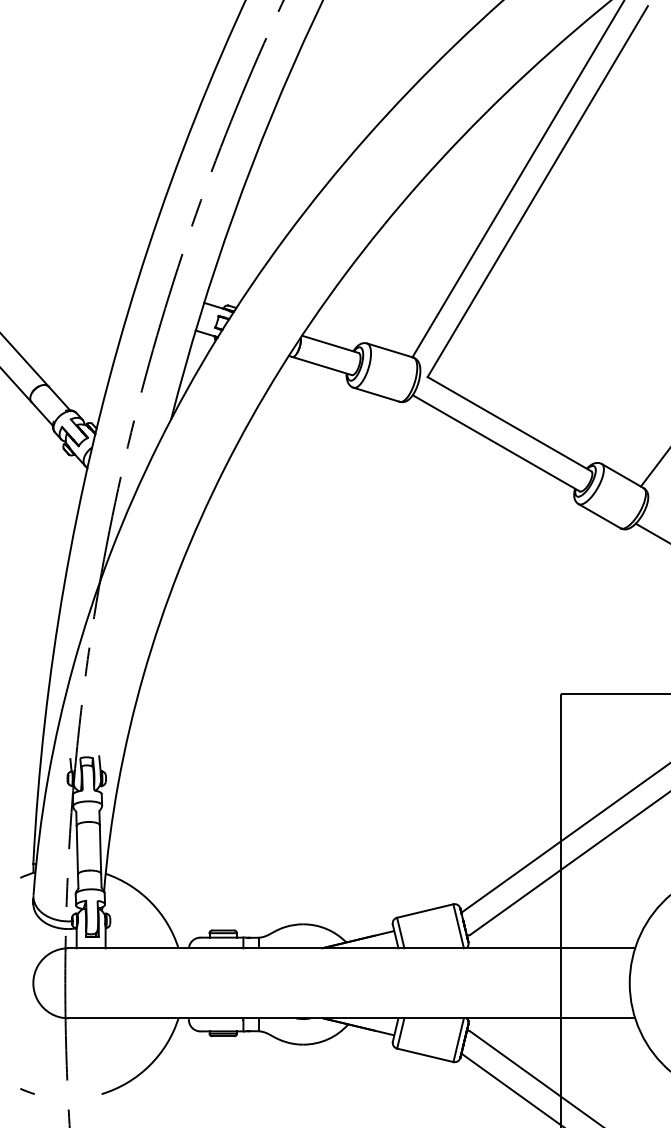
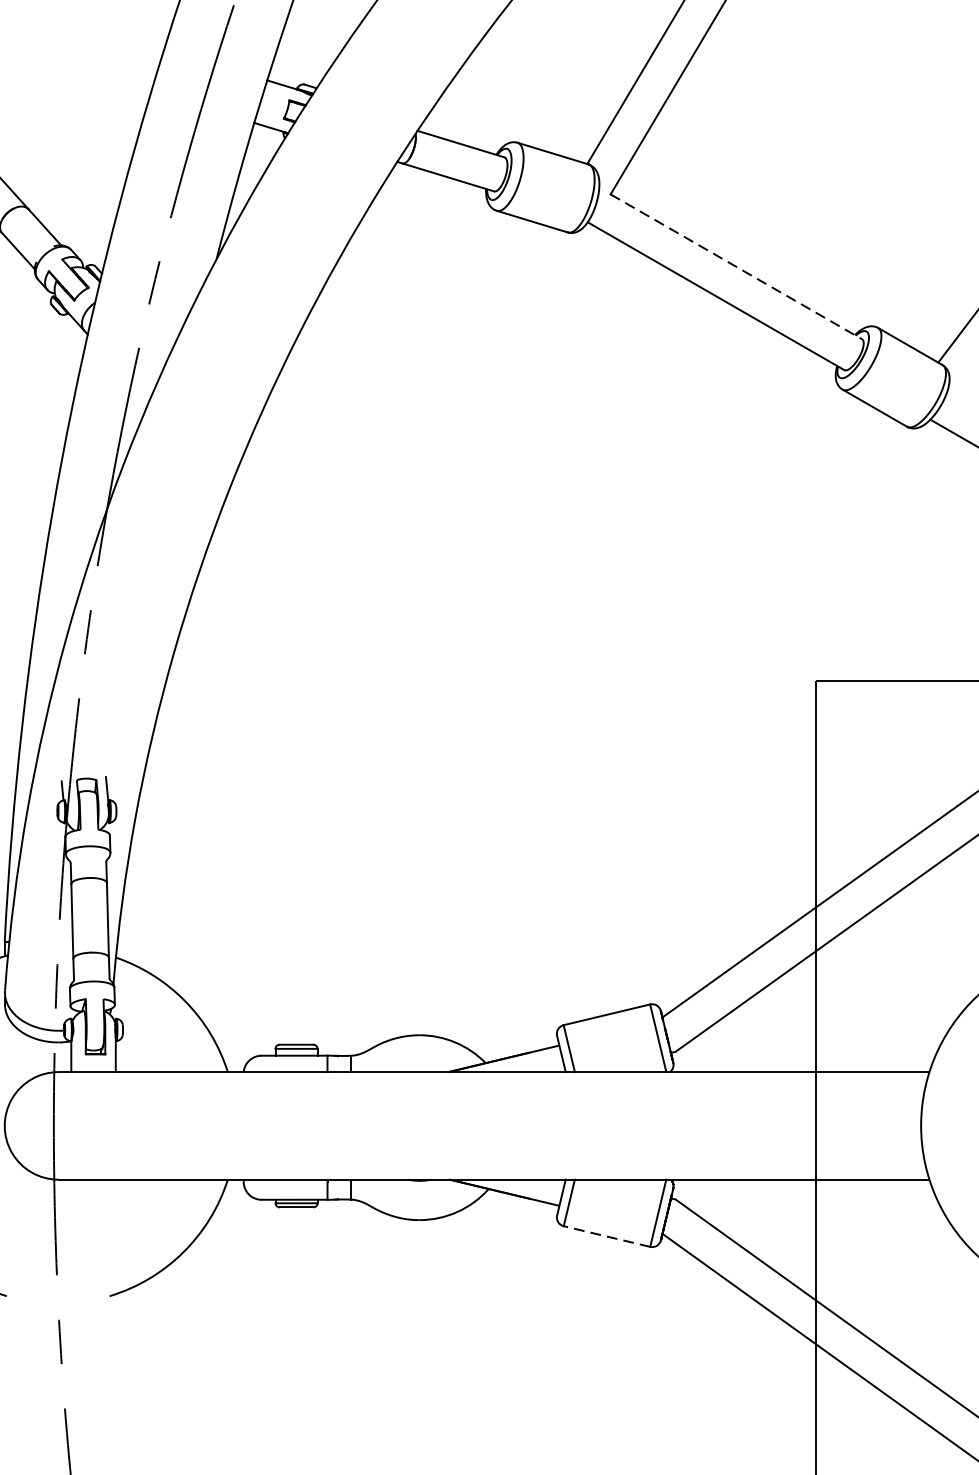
line: (509, 424) -> (736, 267), solid -> dashed
line: (425, 1055) -> (607, 1236), solid -> dashed

